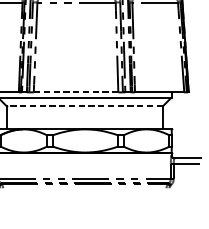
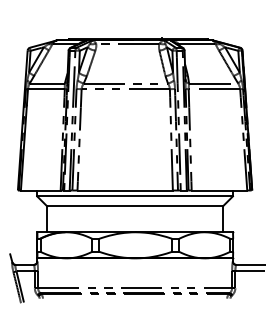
line: (76, 92) -> (125, 190), dashed -> solid
line: (84, 106) -> (134, 206), dashed -> solid

